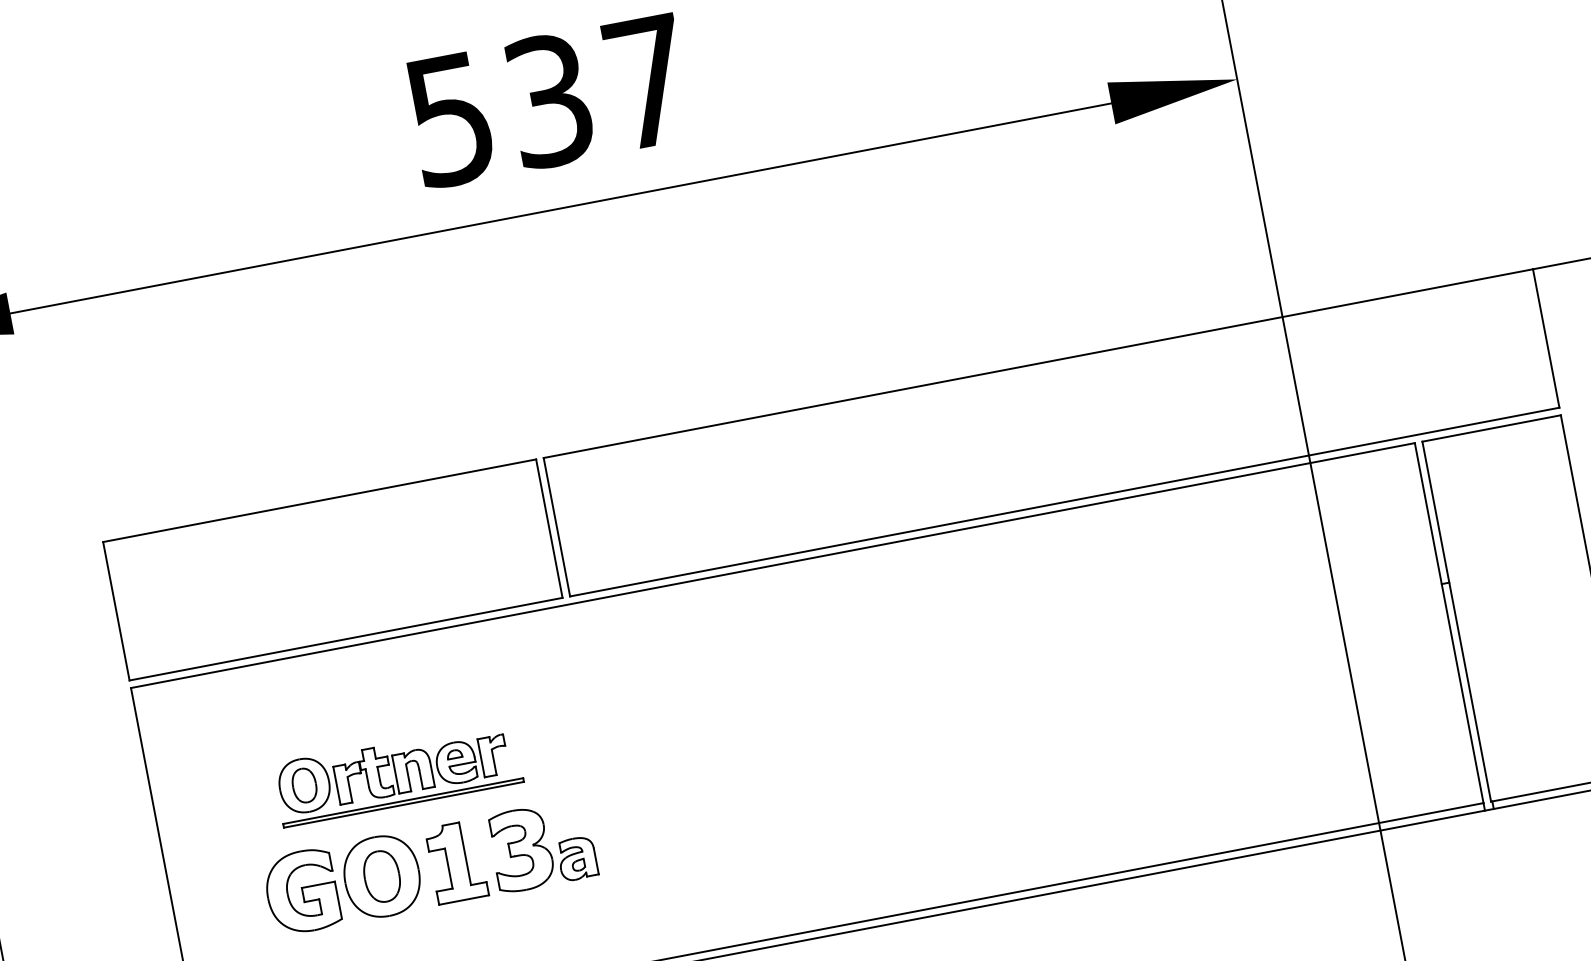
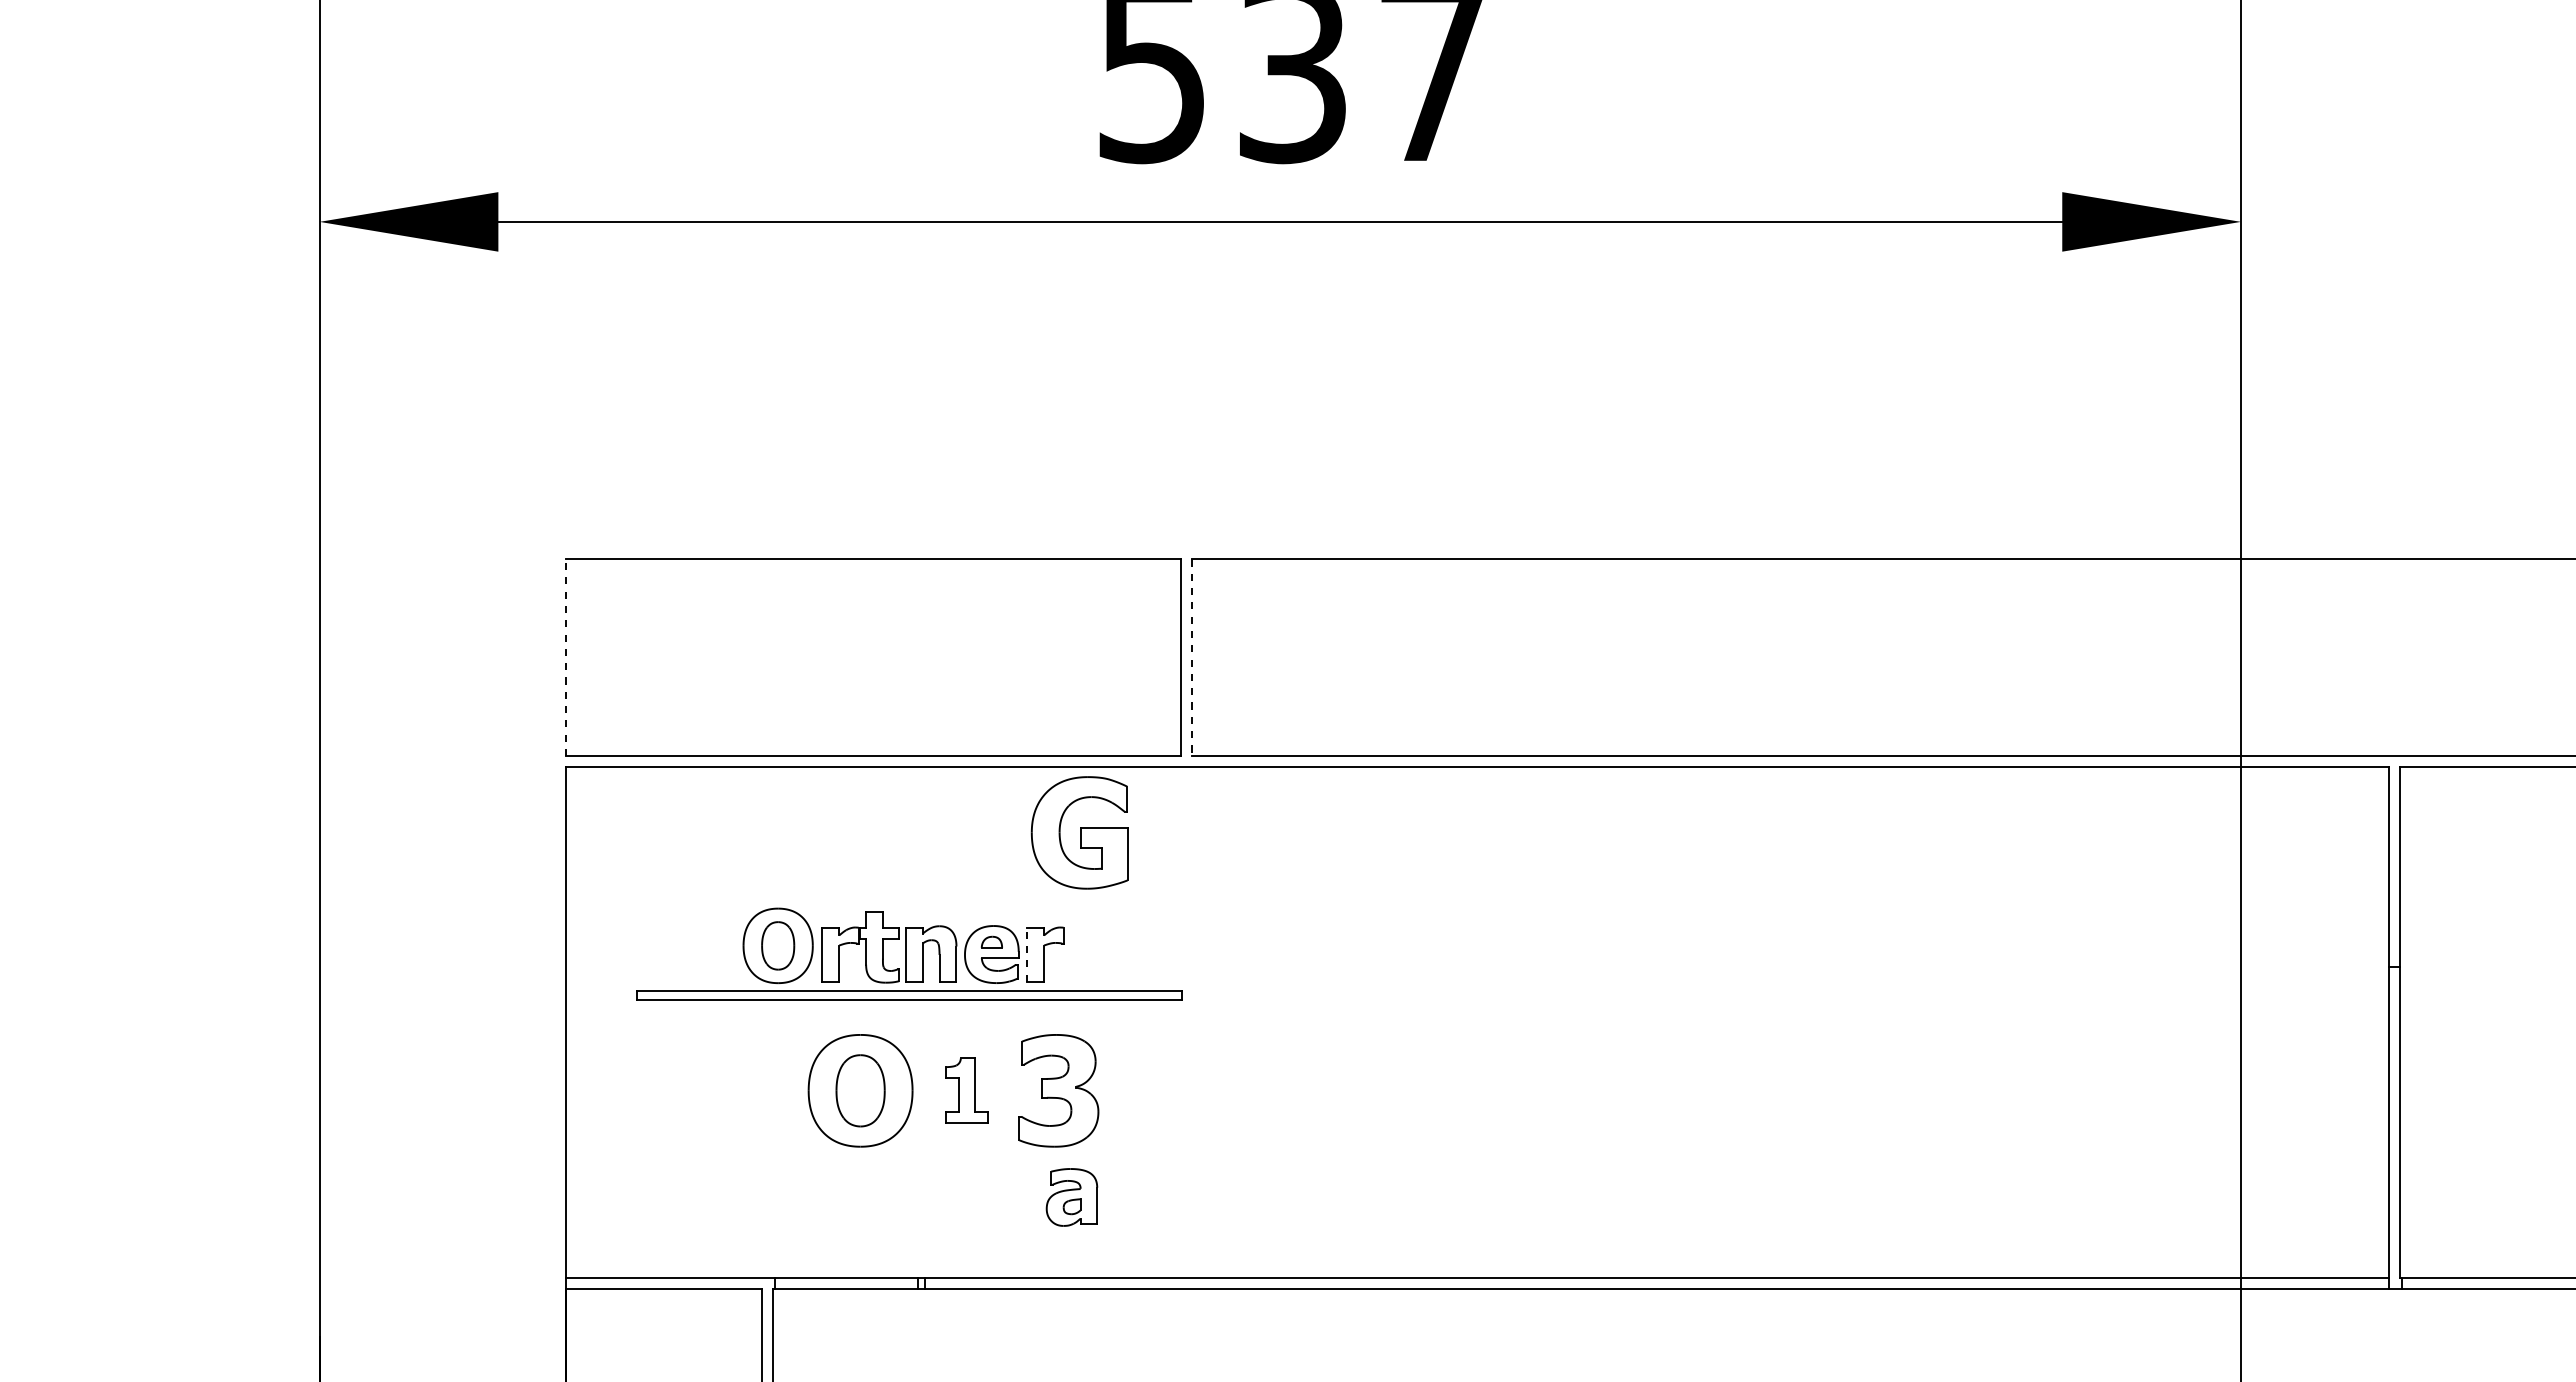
line: (556, 527) -> (1191, 658), solid -> dashed
line: (116, 611) -> (565, 657), solid -> dashed
line: (481, 758) -> (1027, 954), solid -> dashed
part: (403, 802) -> (909, 995), size x1.6
part: (577, 858) -> (1071, 1197), moved
part: (456, 862) -> (966, 1090), size x0.6
part: (301, 891) -> (1079, 832), moved

